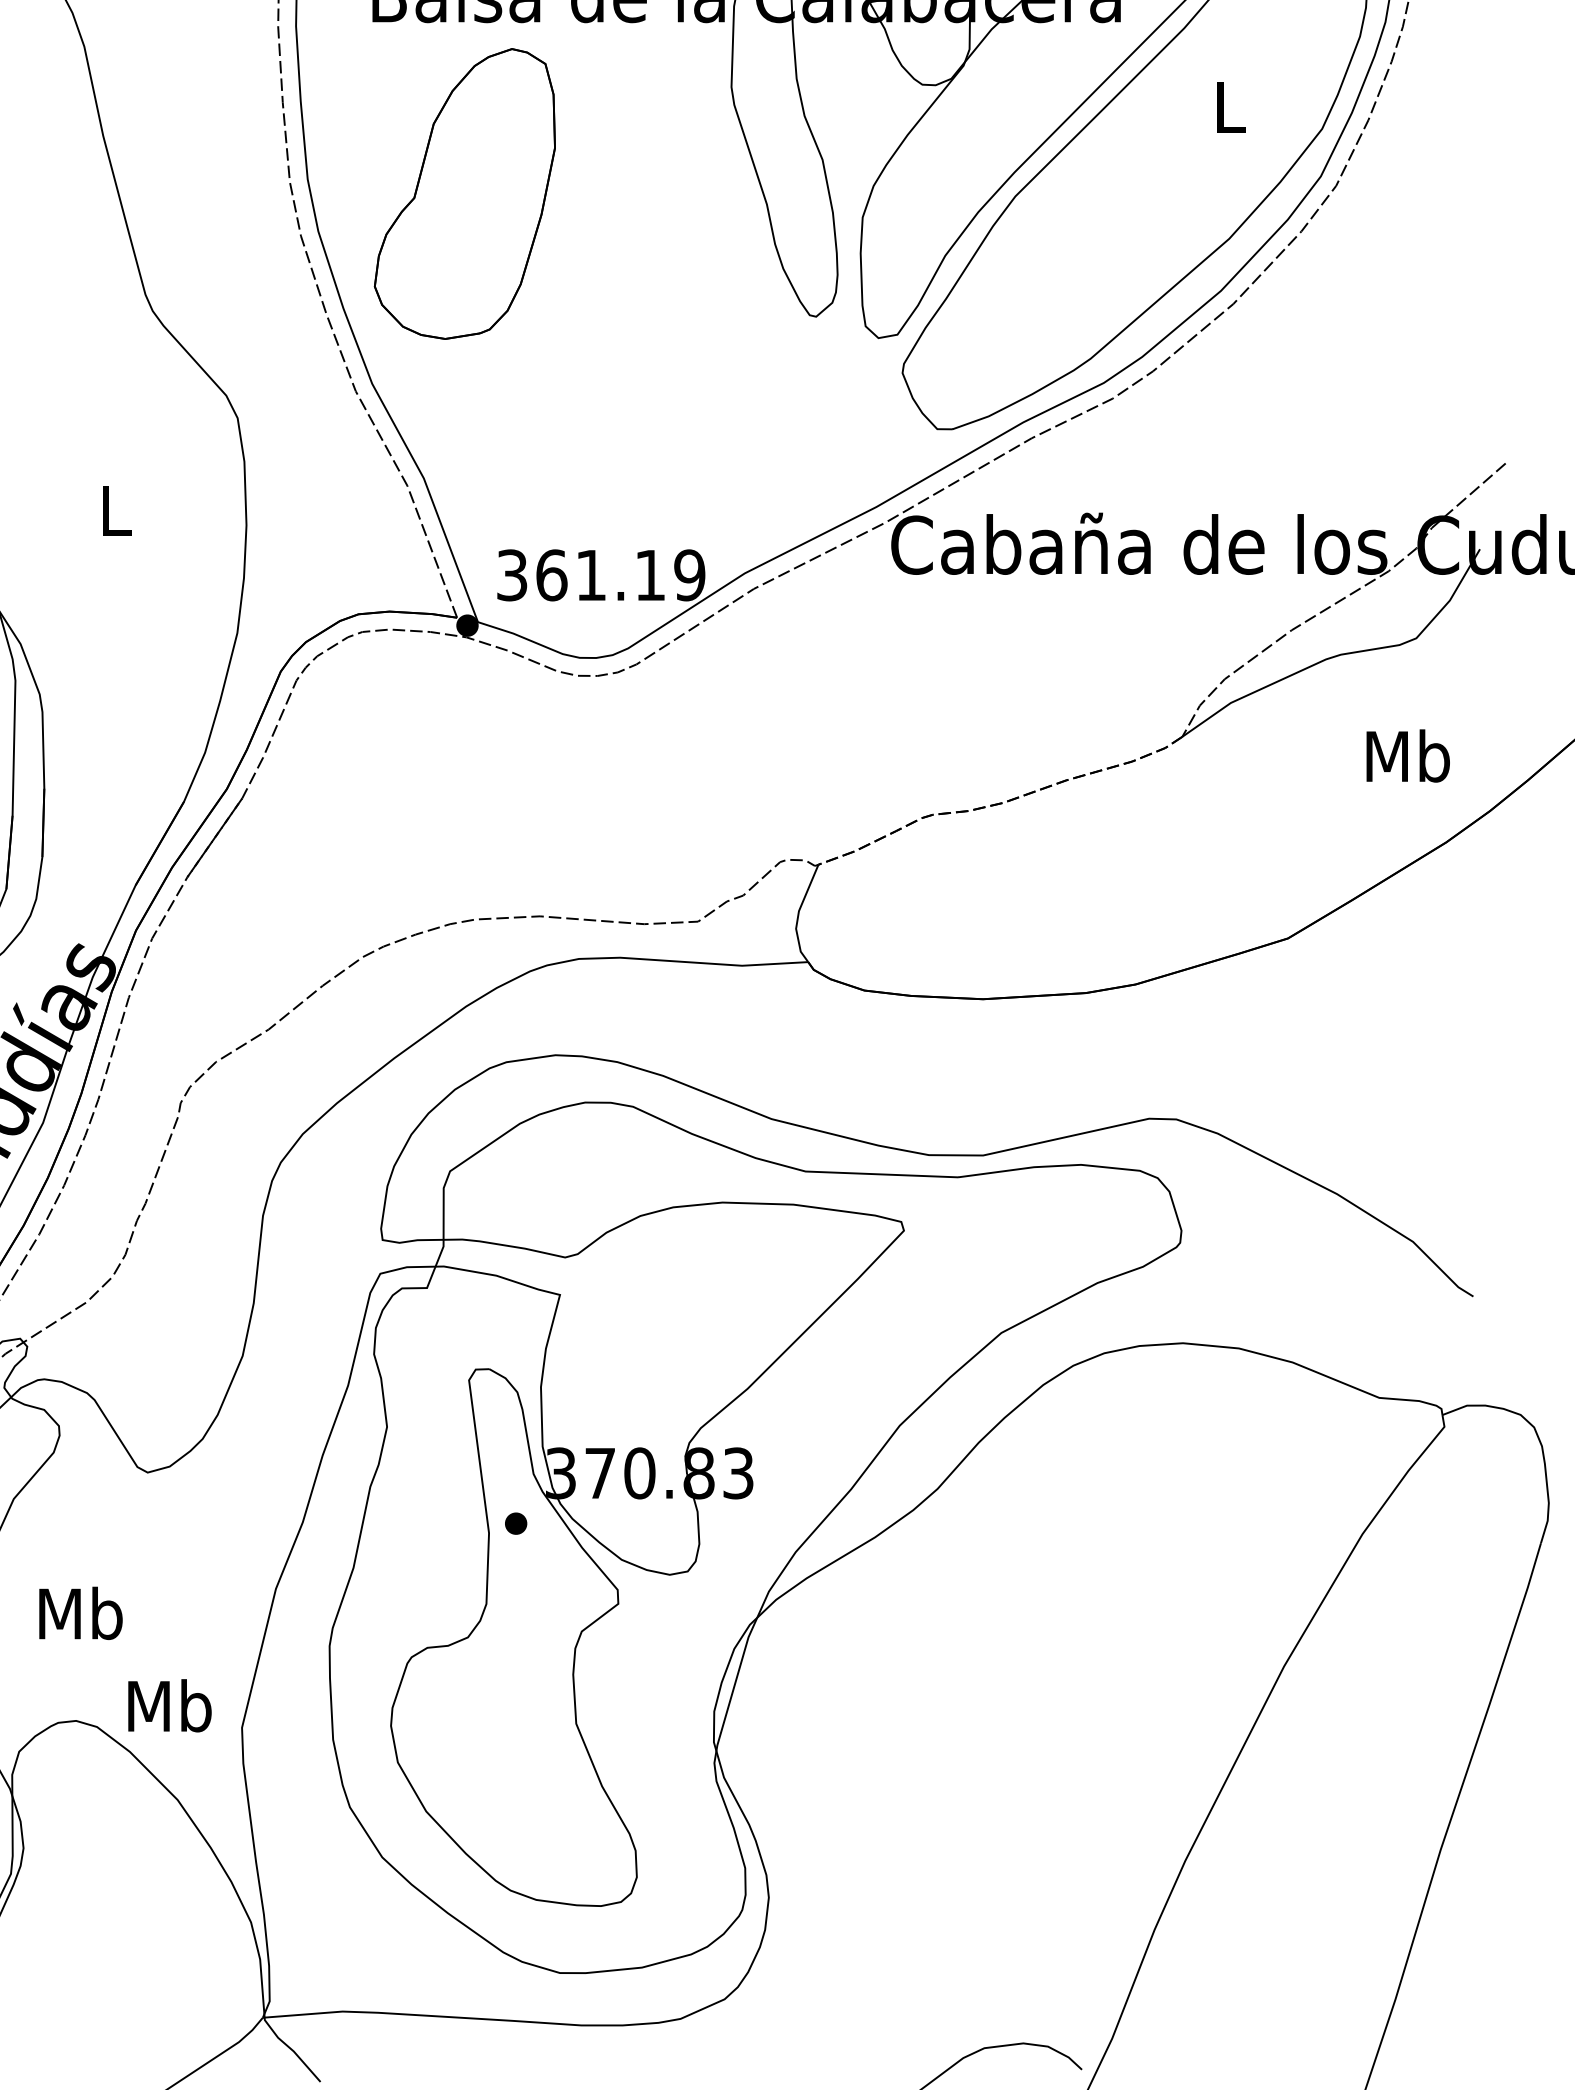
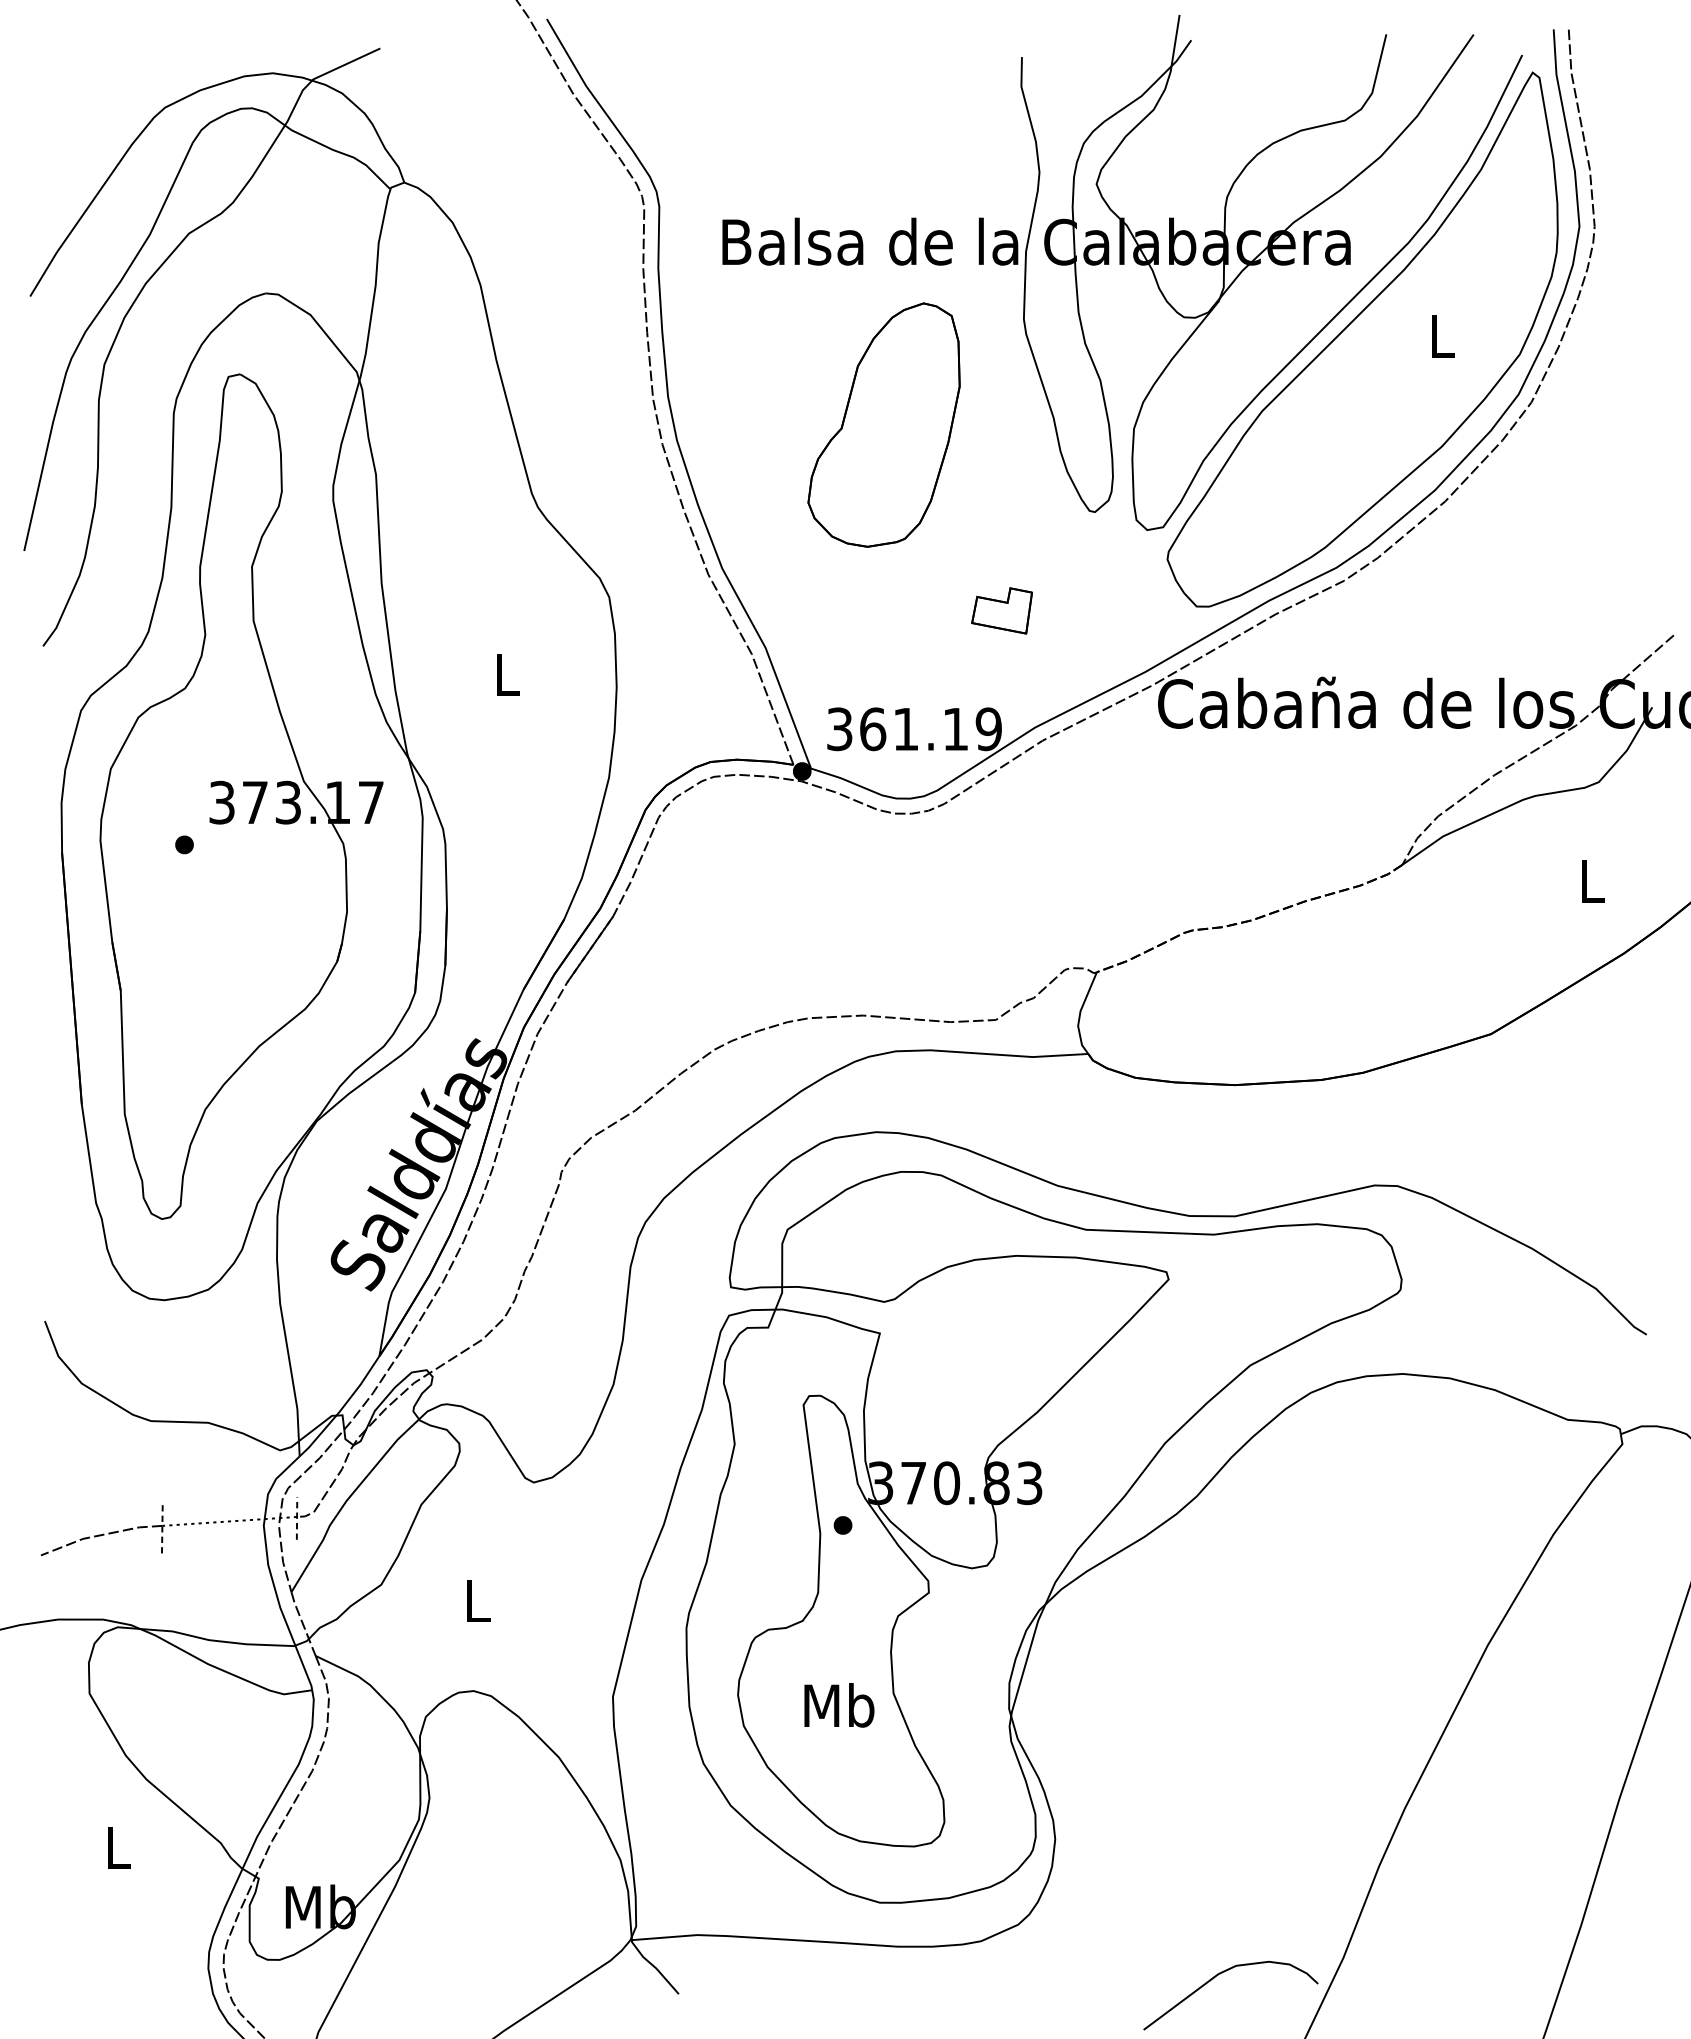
part: (464, 193) -> (883, 424), moved
part: (704, 433) -> (1001, 610), added
text: (1408, 755) -> (1592, 880), Mb -> L
text: (80, 1613) -> (477, 1600), Mb -> L
text: (170, 1705) -> (839, 1705), moved

